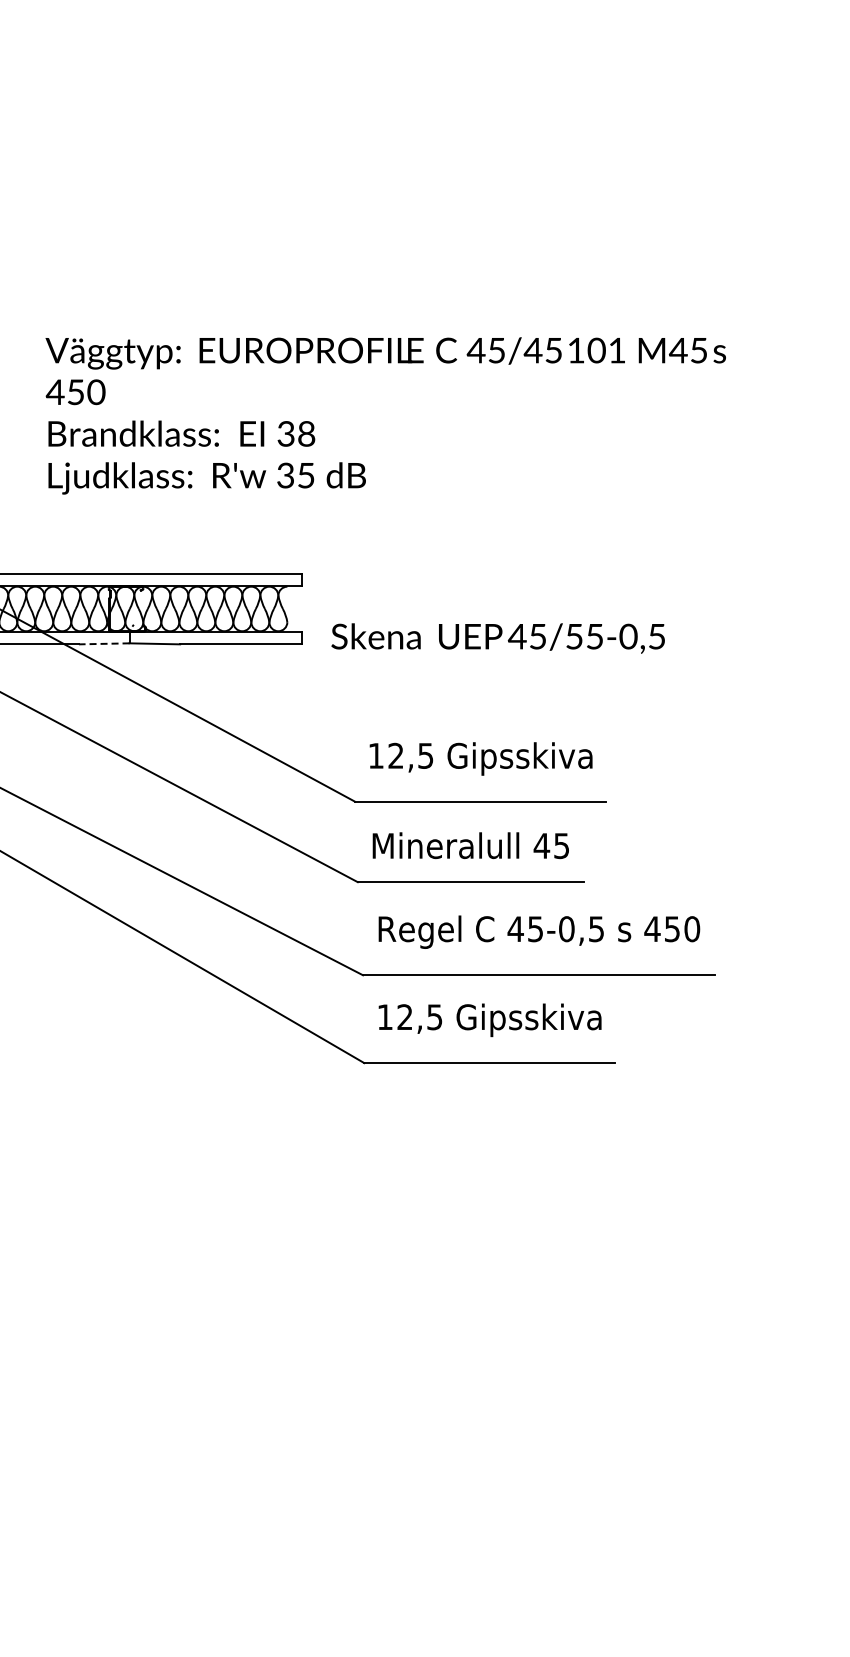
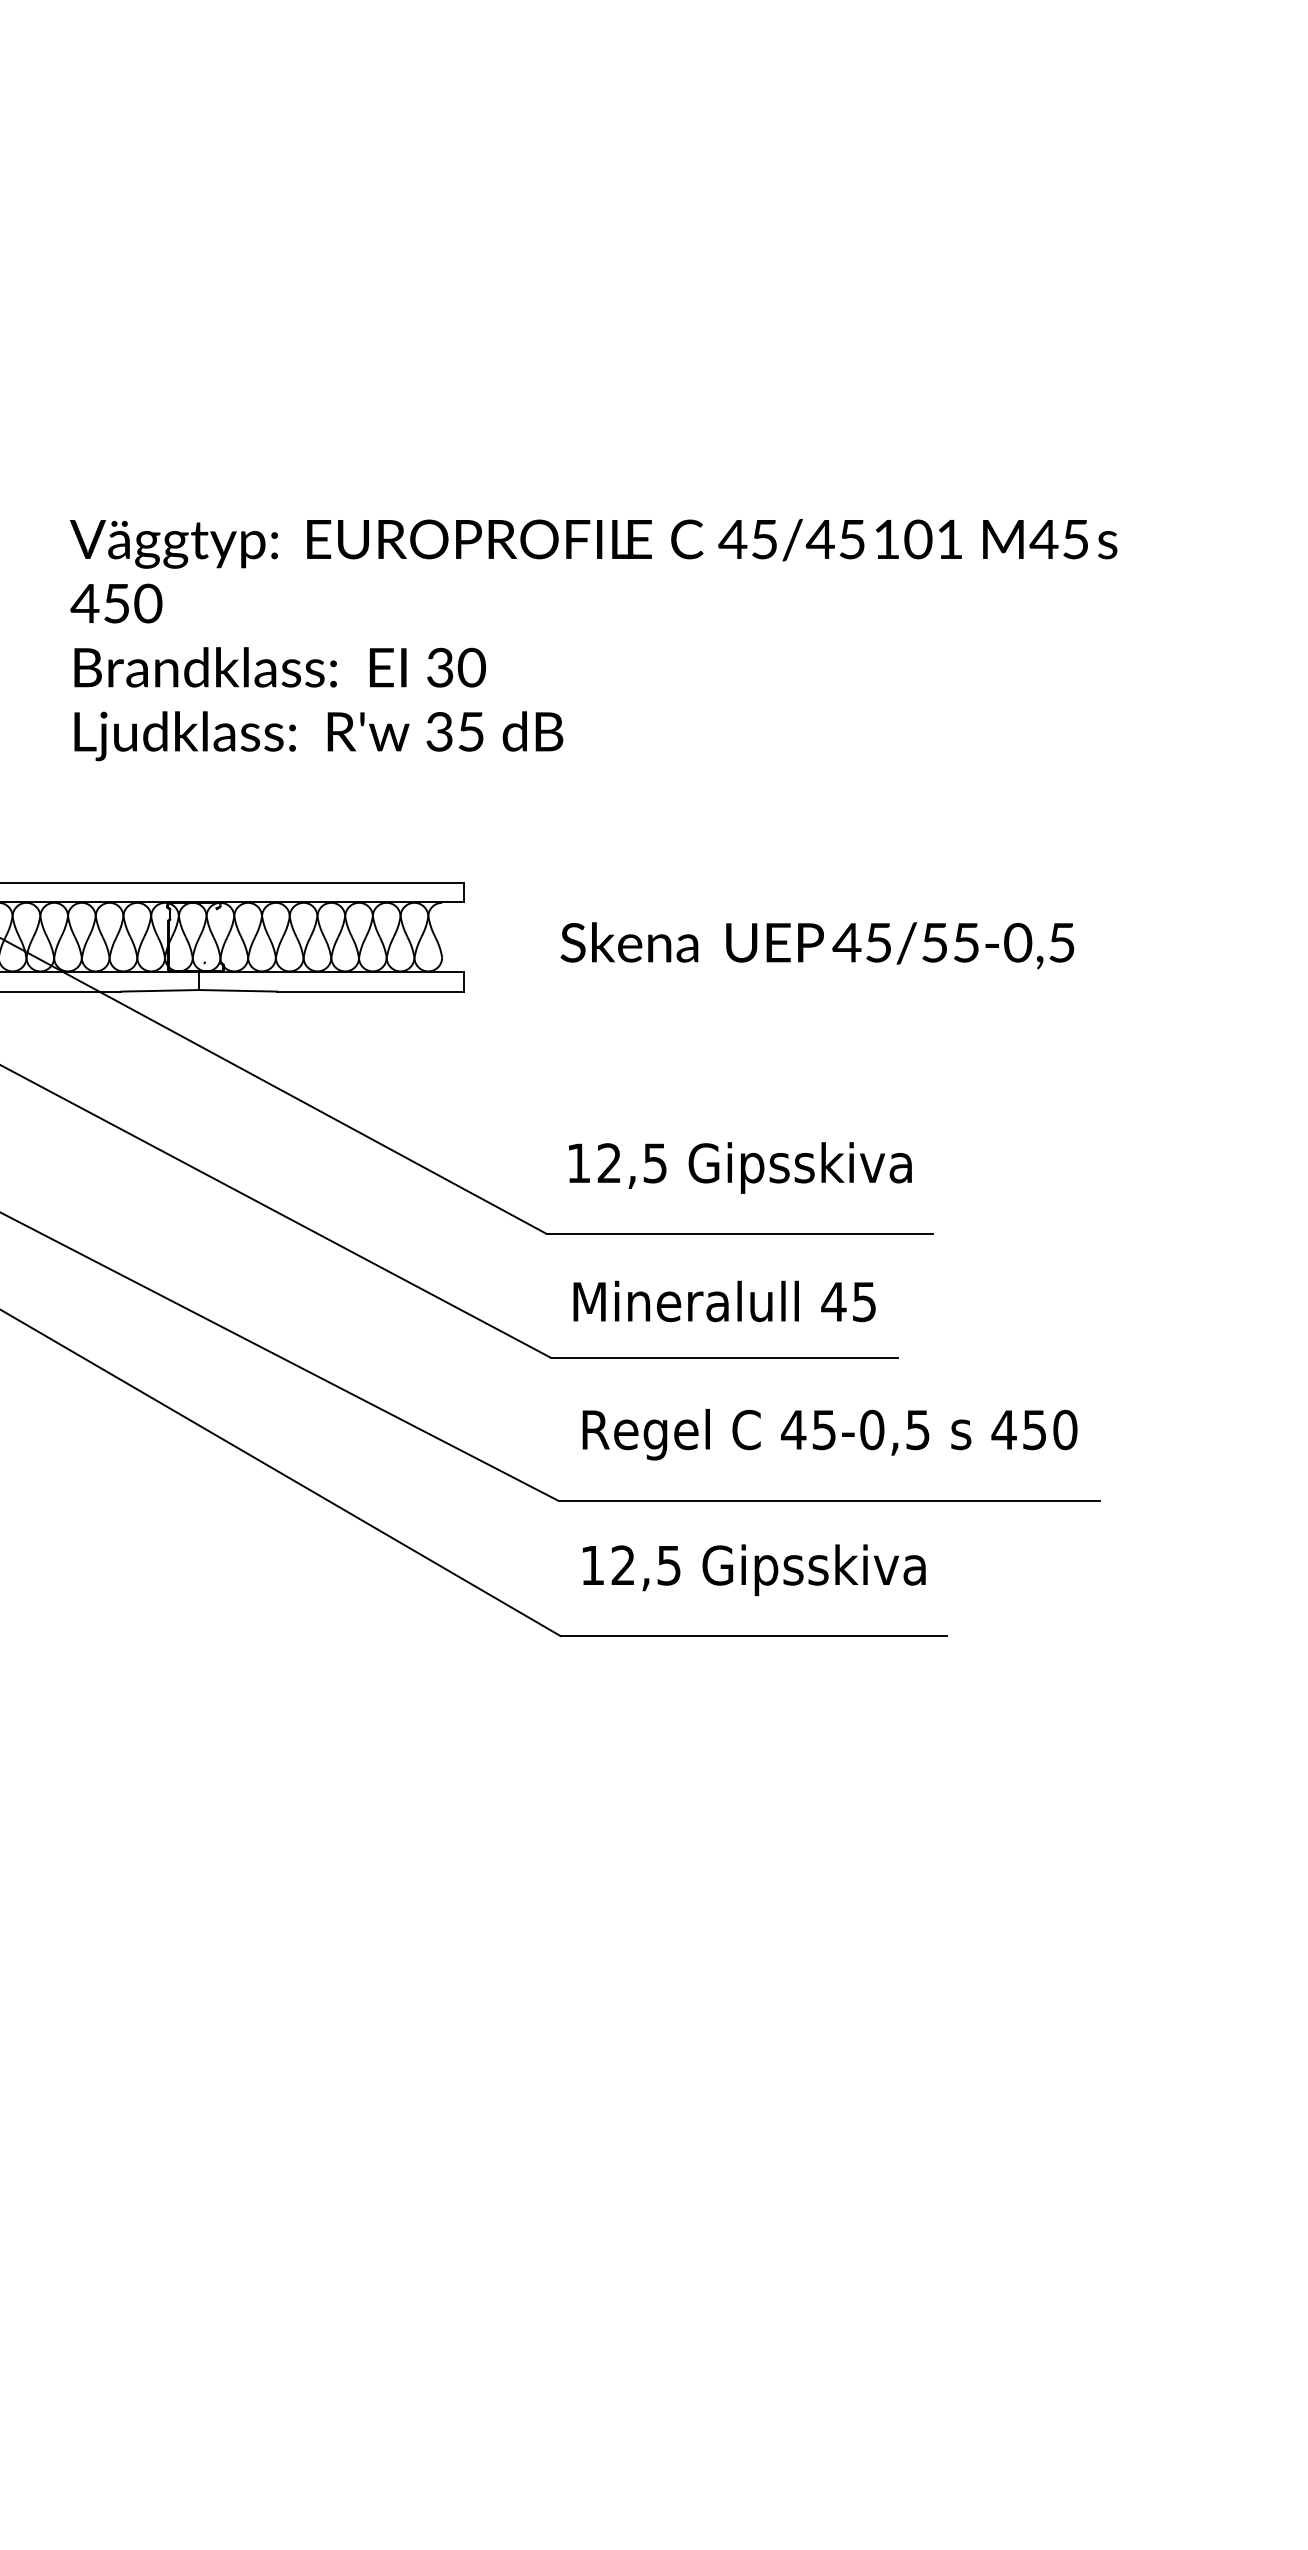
text: (306, 434) -> (471, 668), 38 -> 30
text: (497, 638) -> (816, 945), moved
line: (103, 643) -> (159, 990), dashed -> solid

